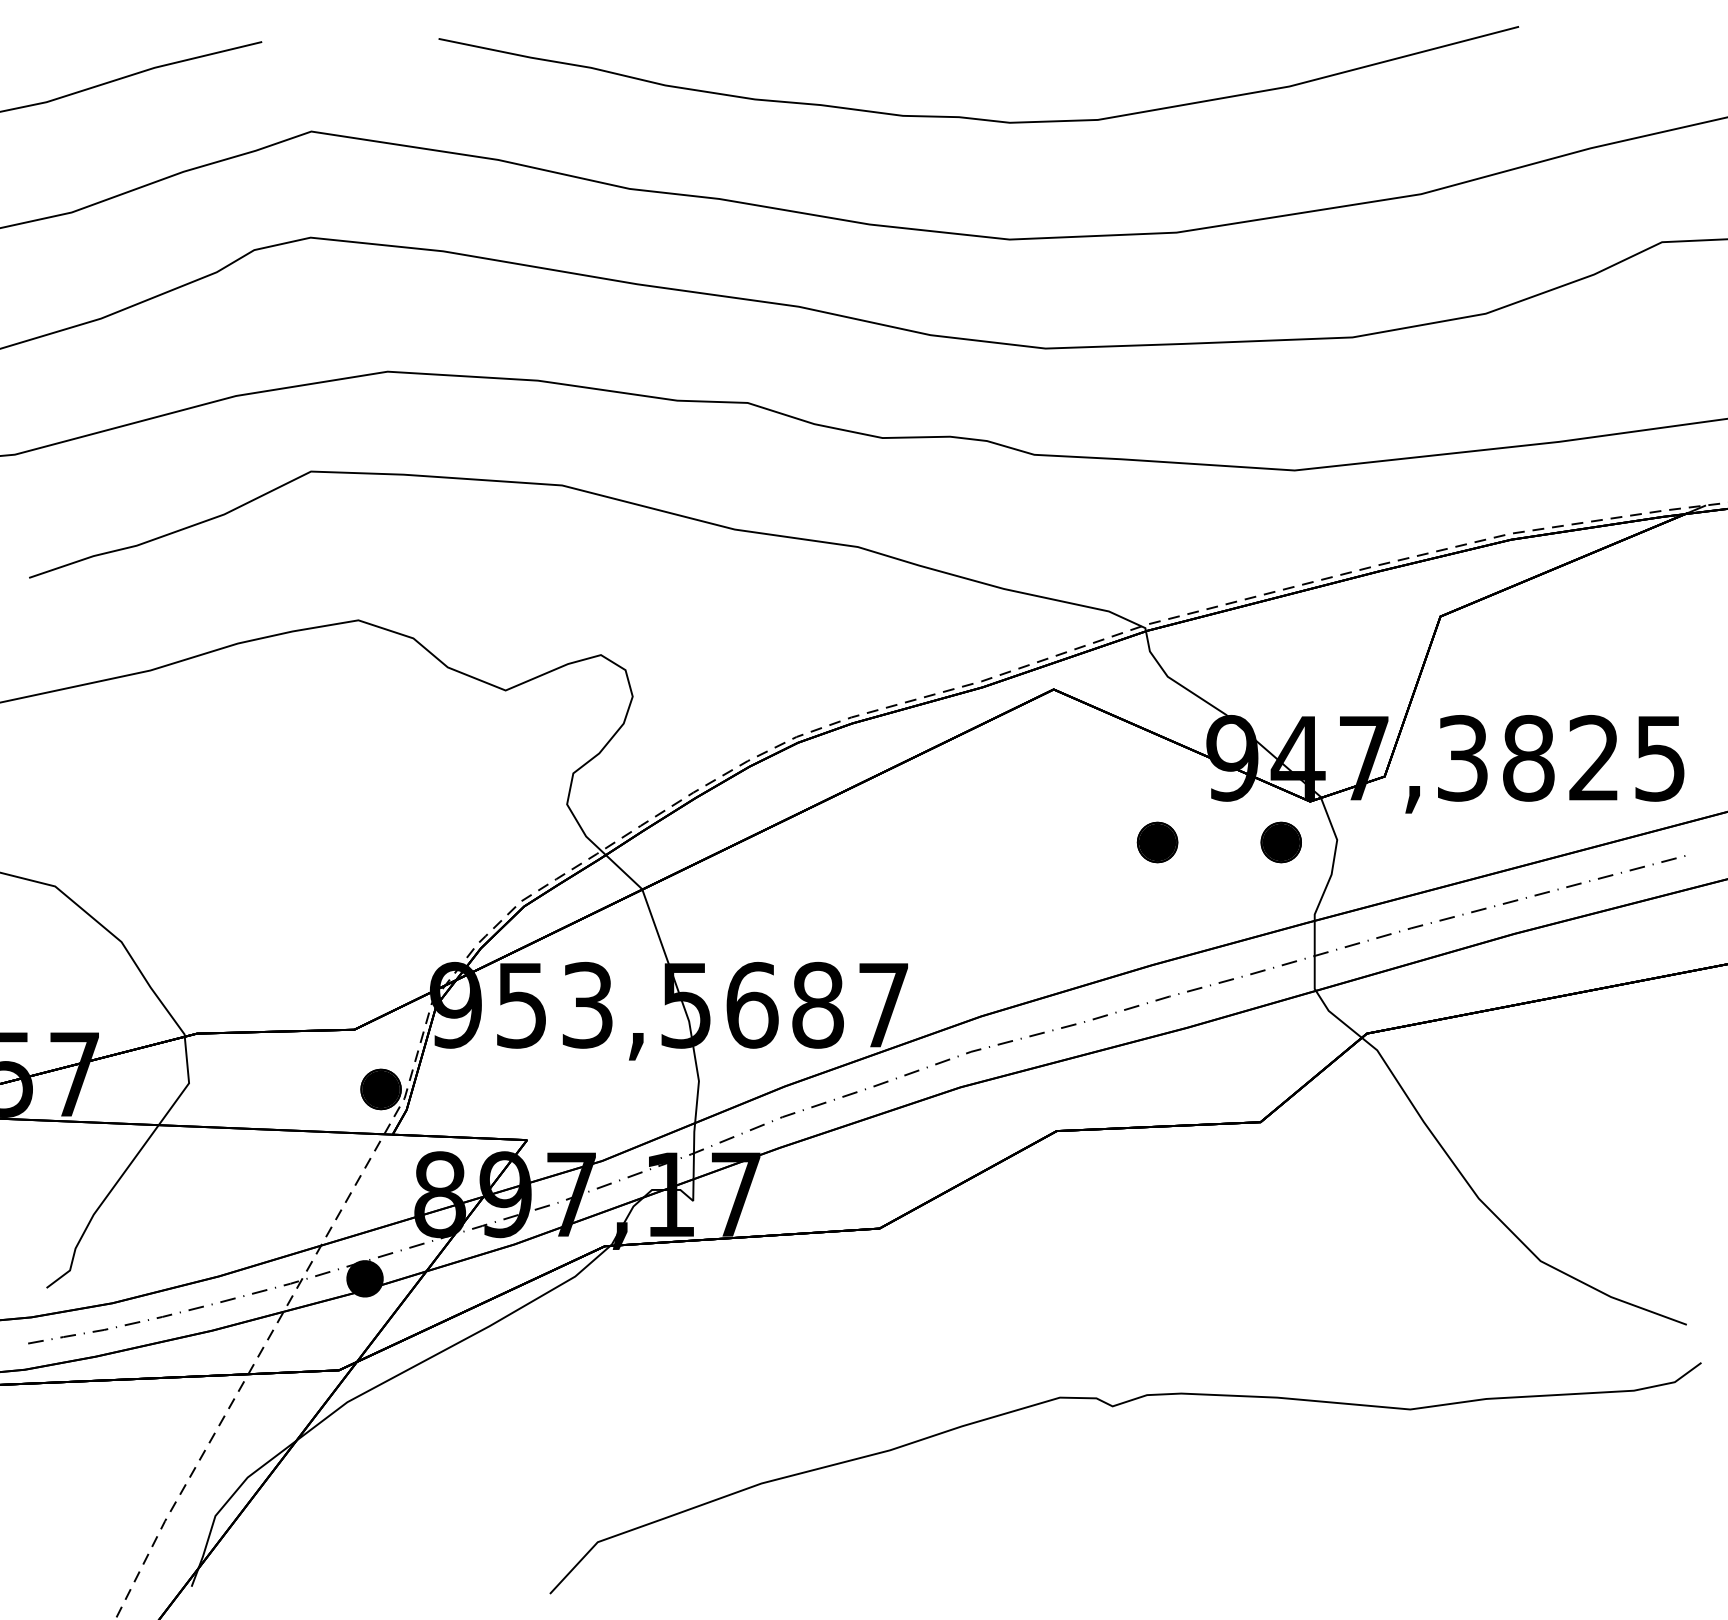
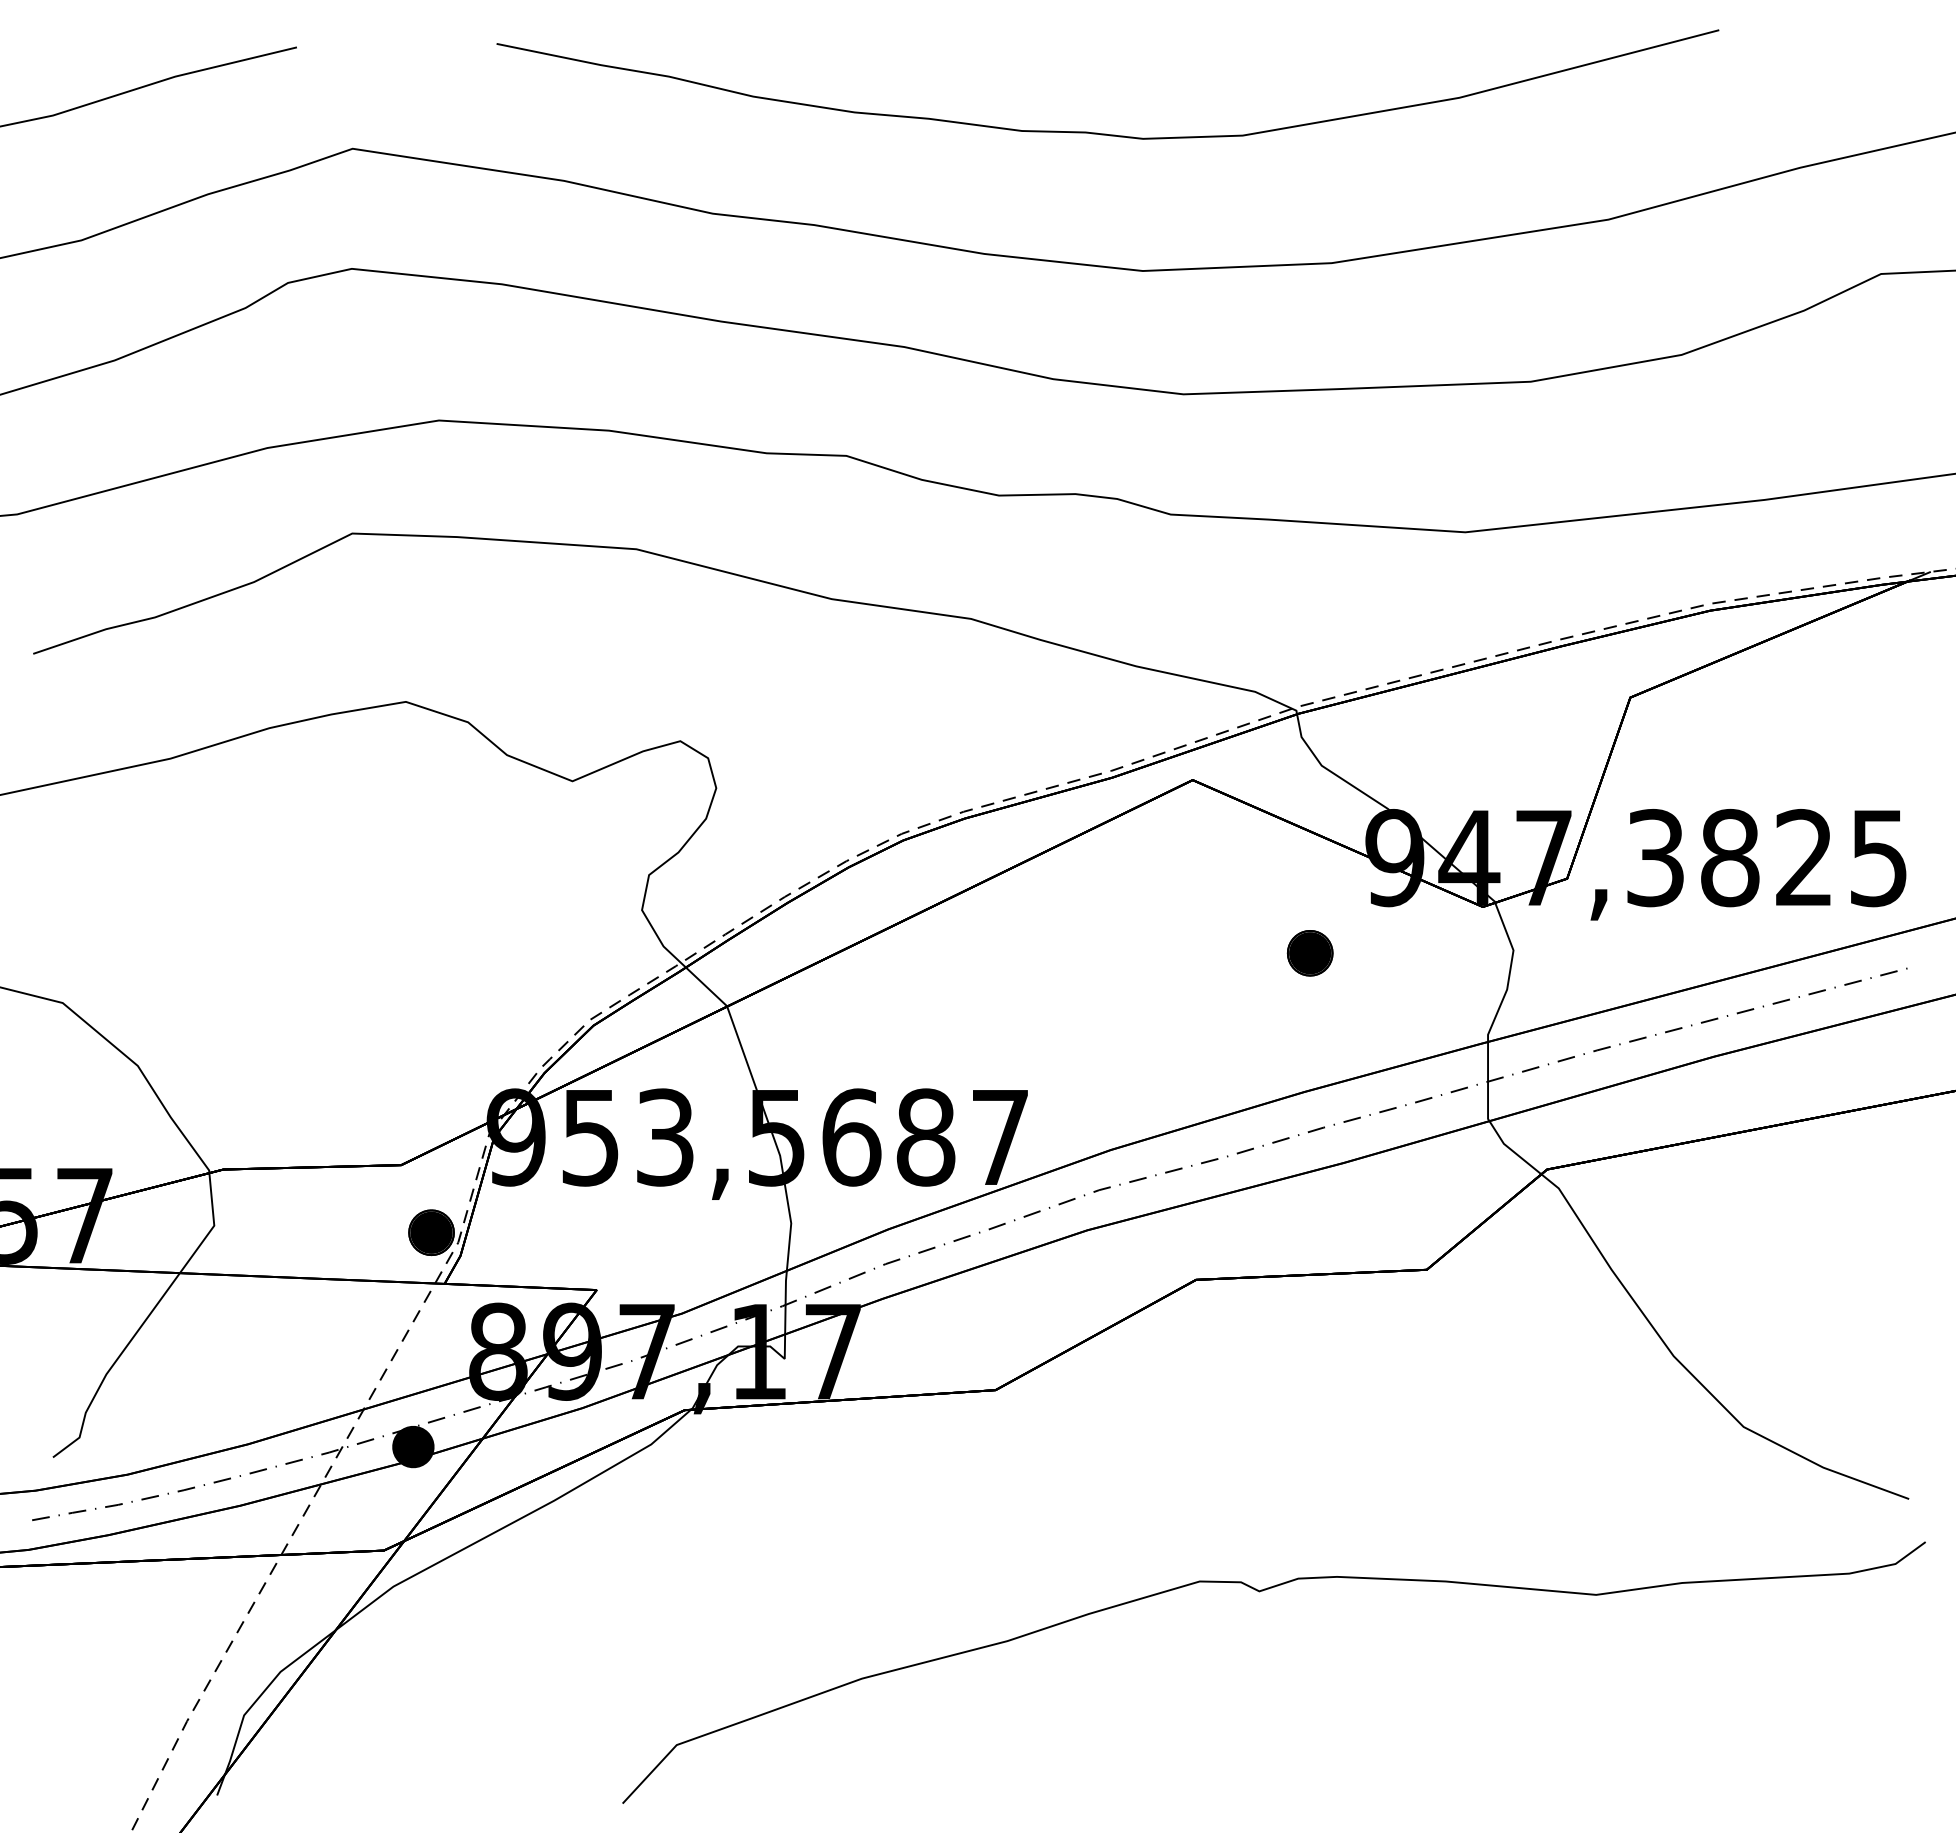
part: (1280, 842) -> (1449, 953), removed

